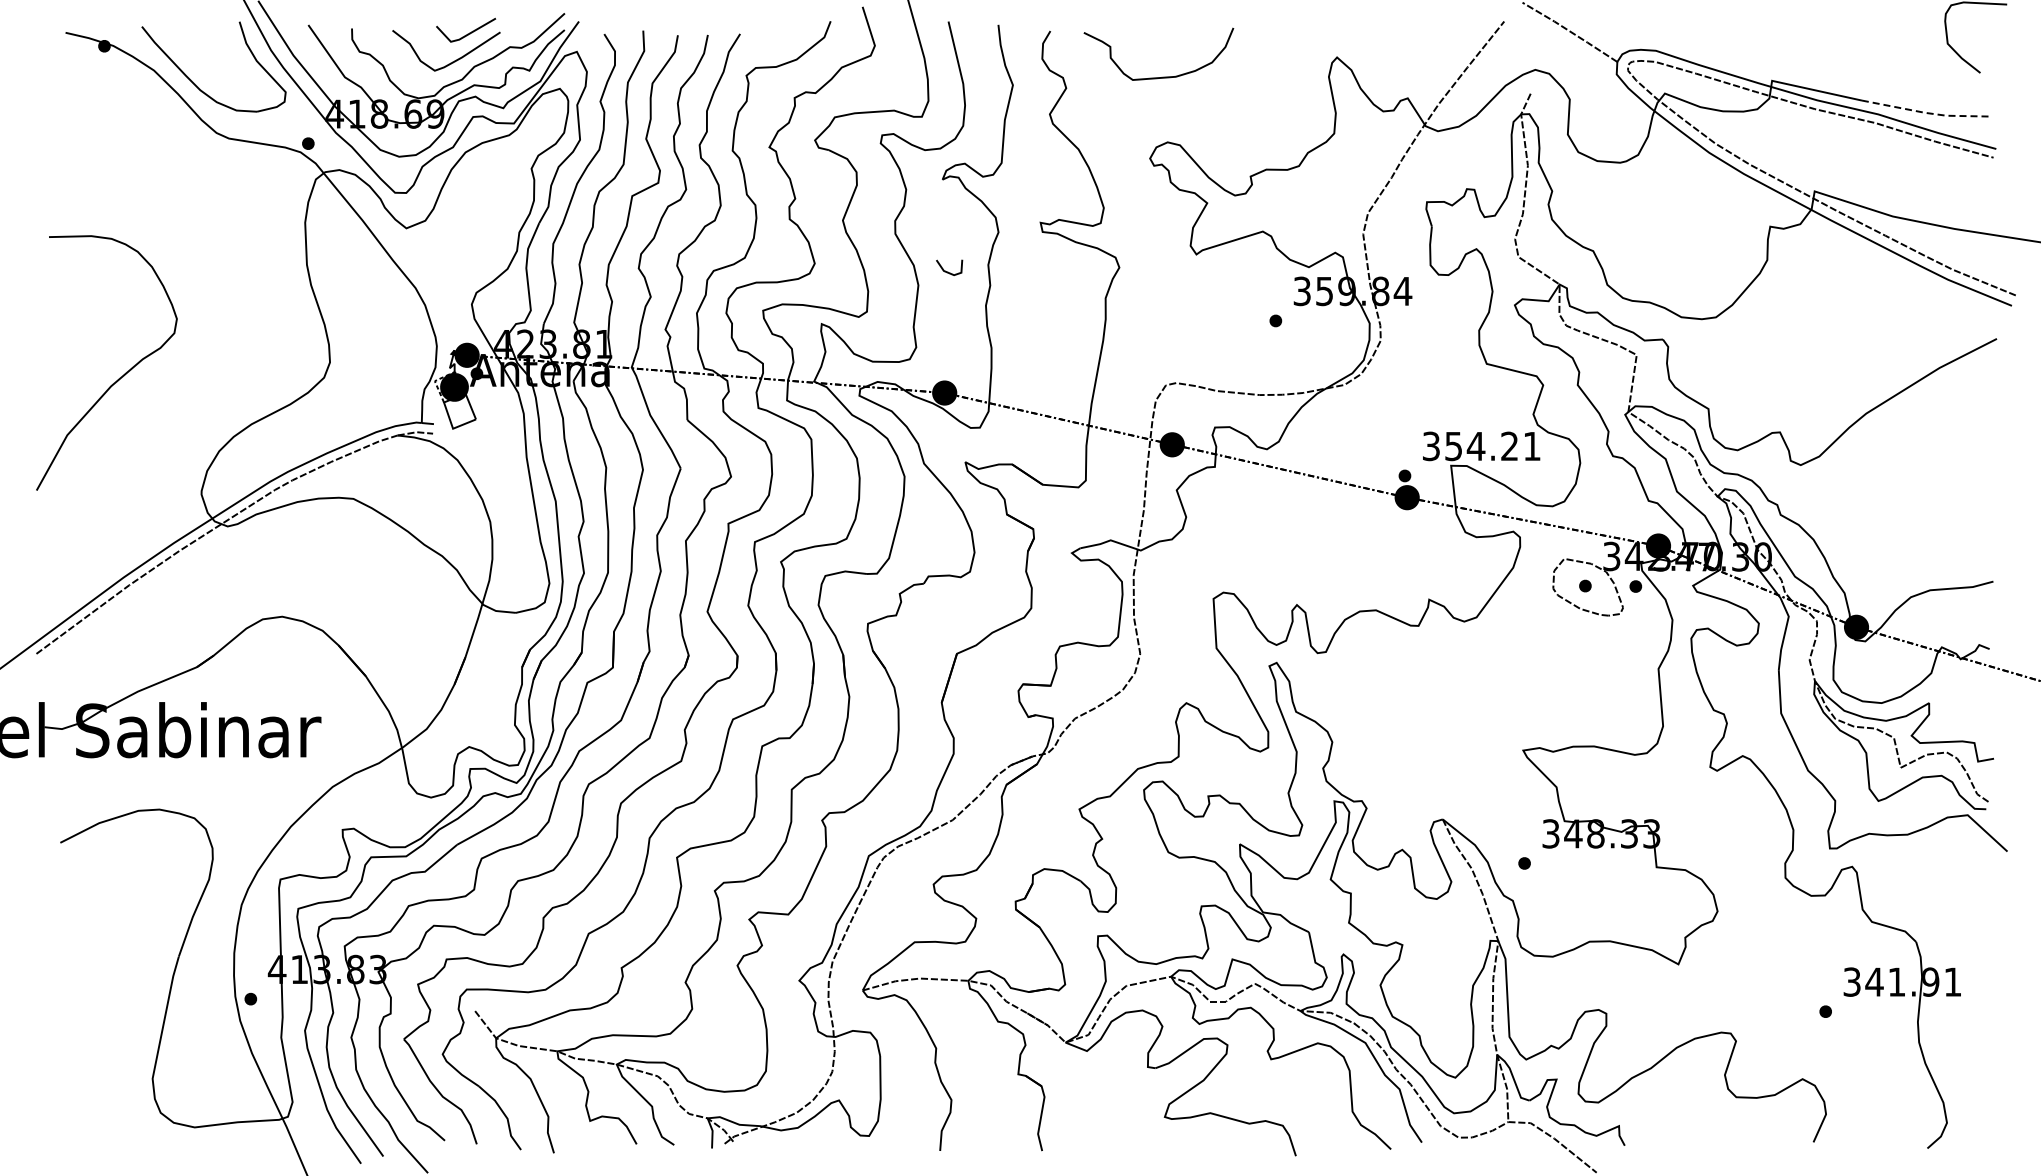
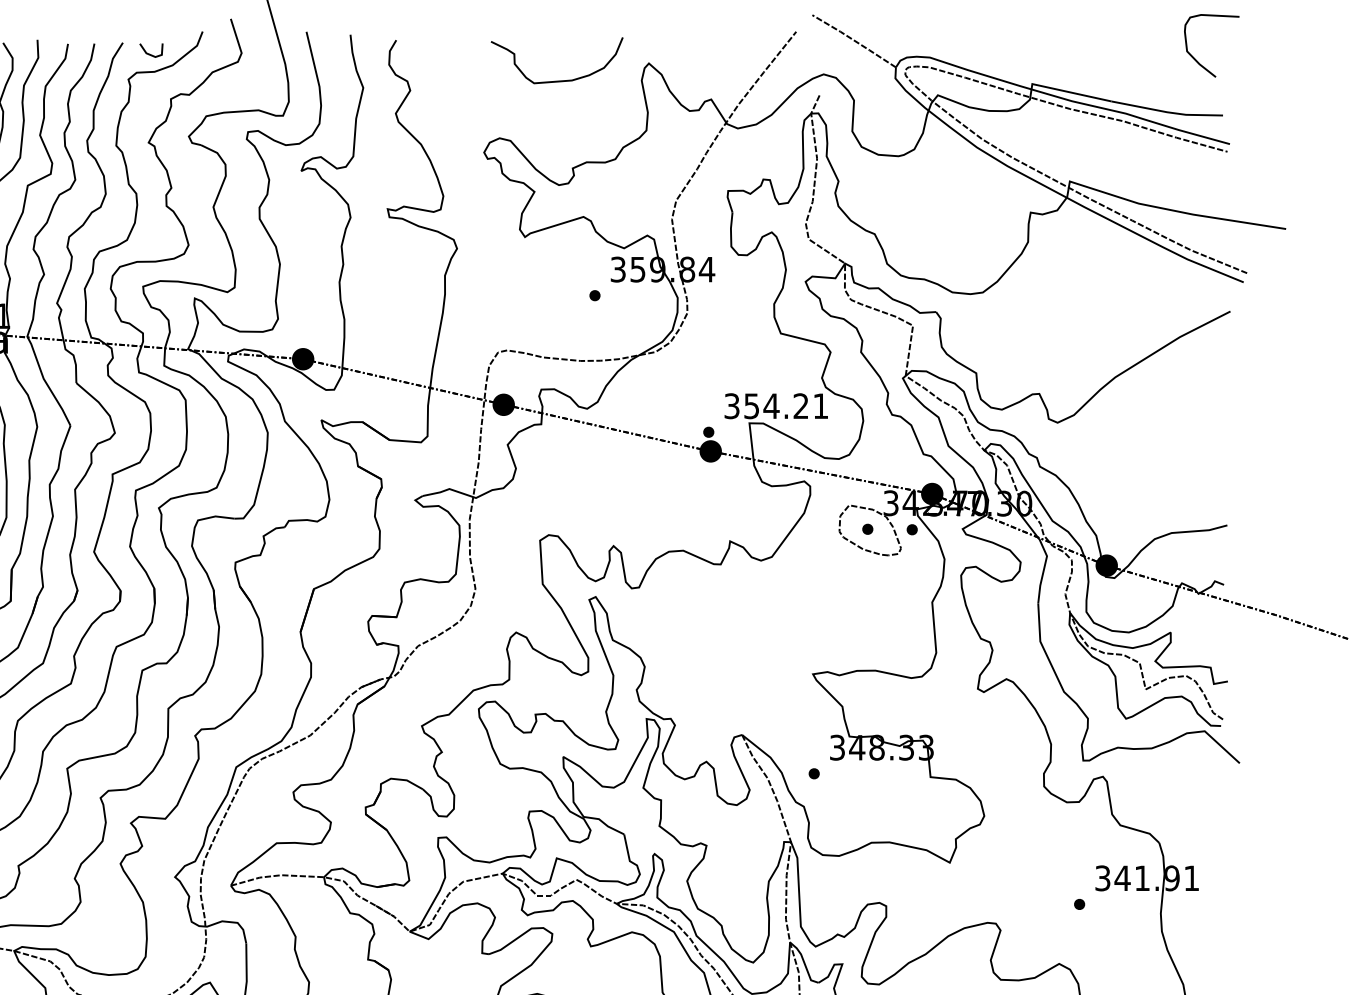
curve: (1162, 76) -> (560, 80), moved
line: (1924, 112) -> (1166, 111), dashed -> solid
line: (948, 271) -> (150, 53), moved

